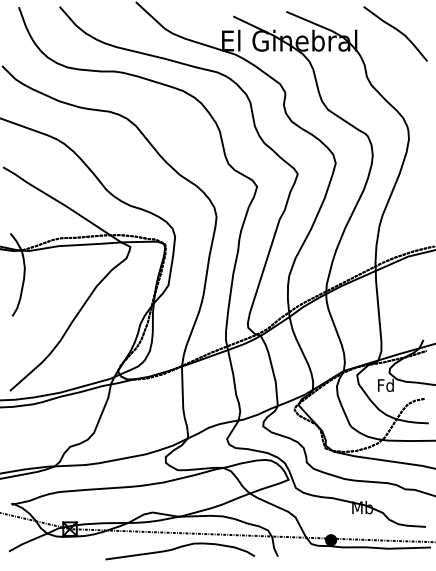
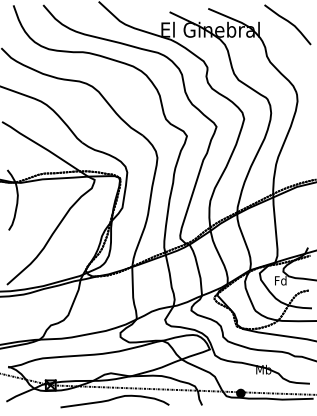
curve: (179, 548) -> (114, 399), moved

